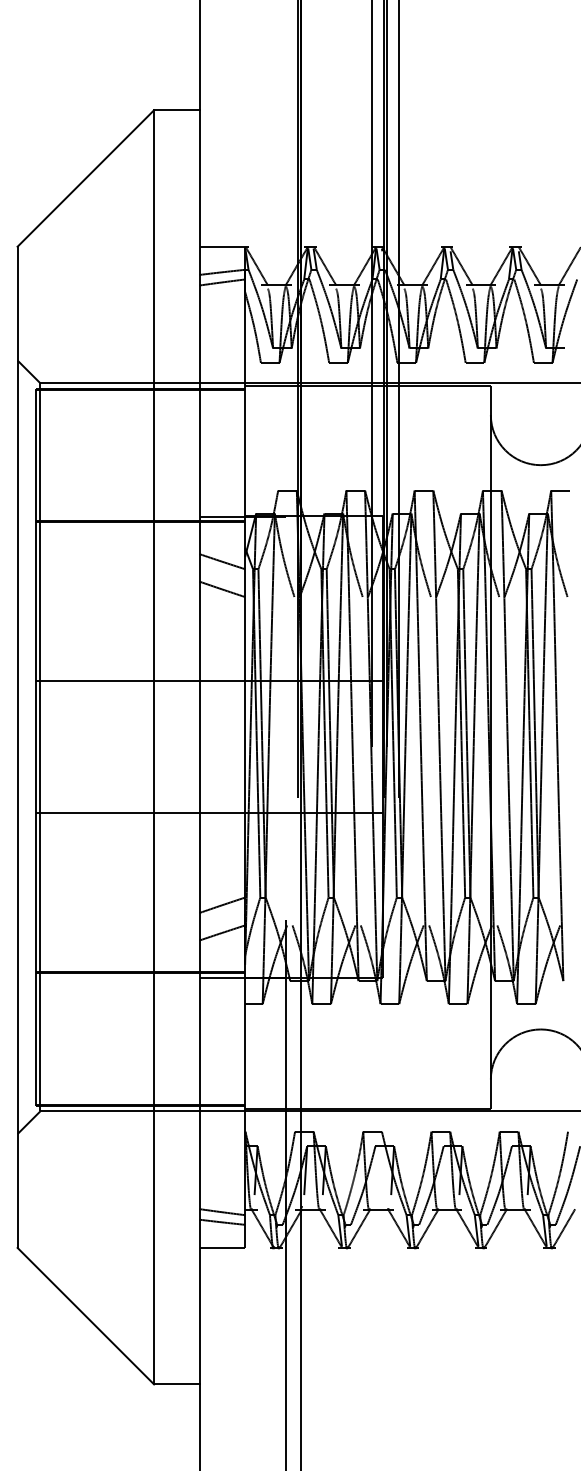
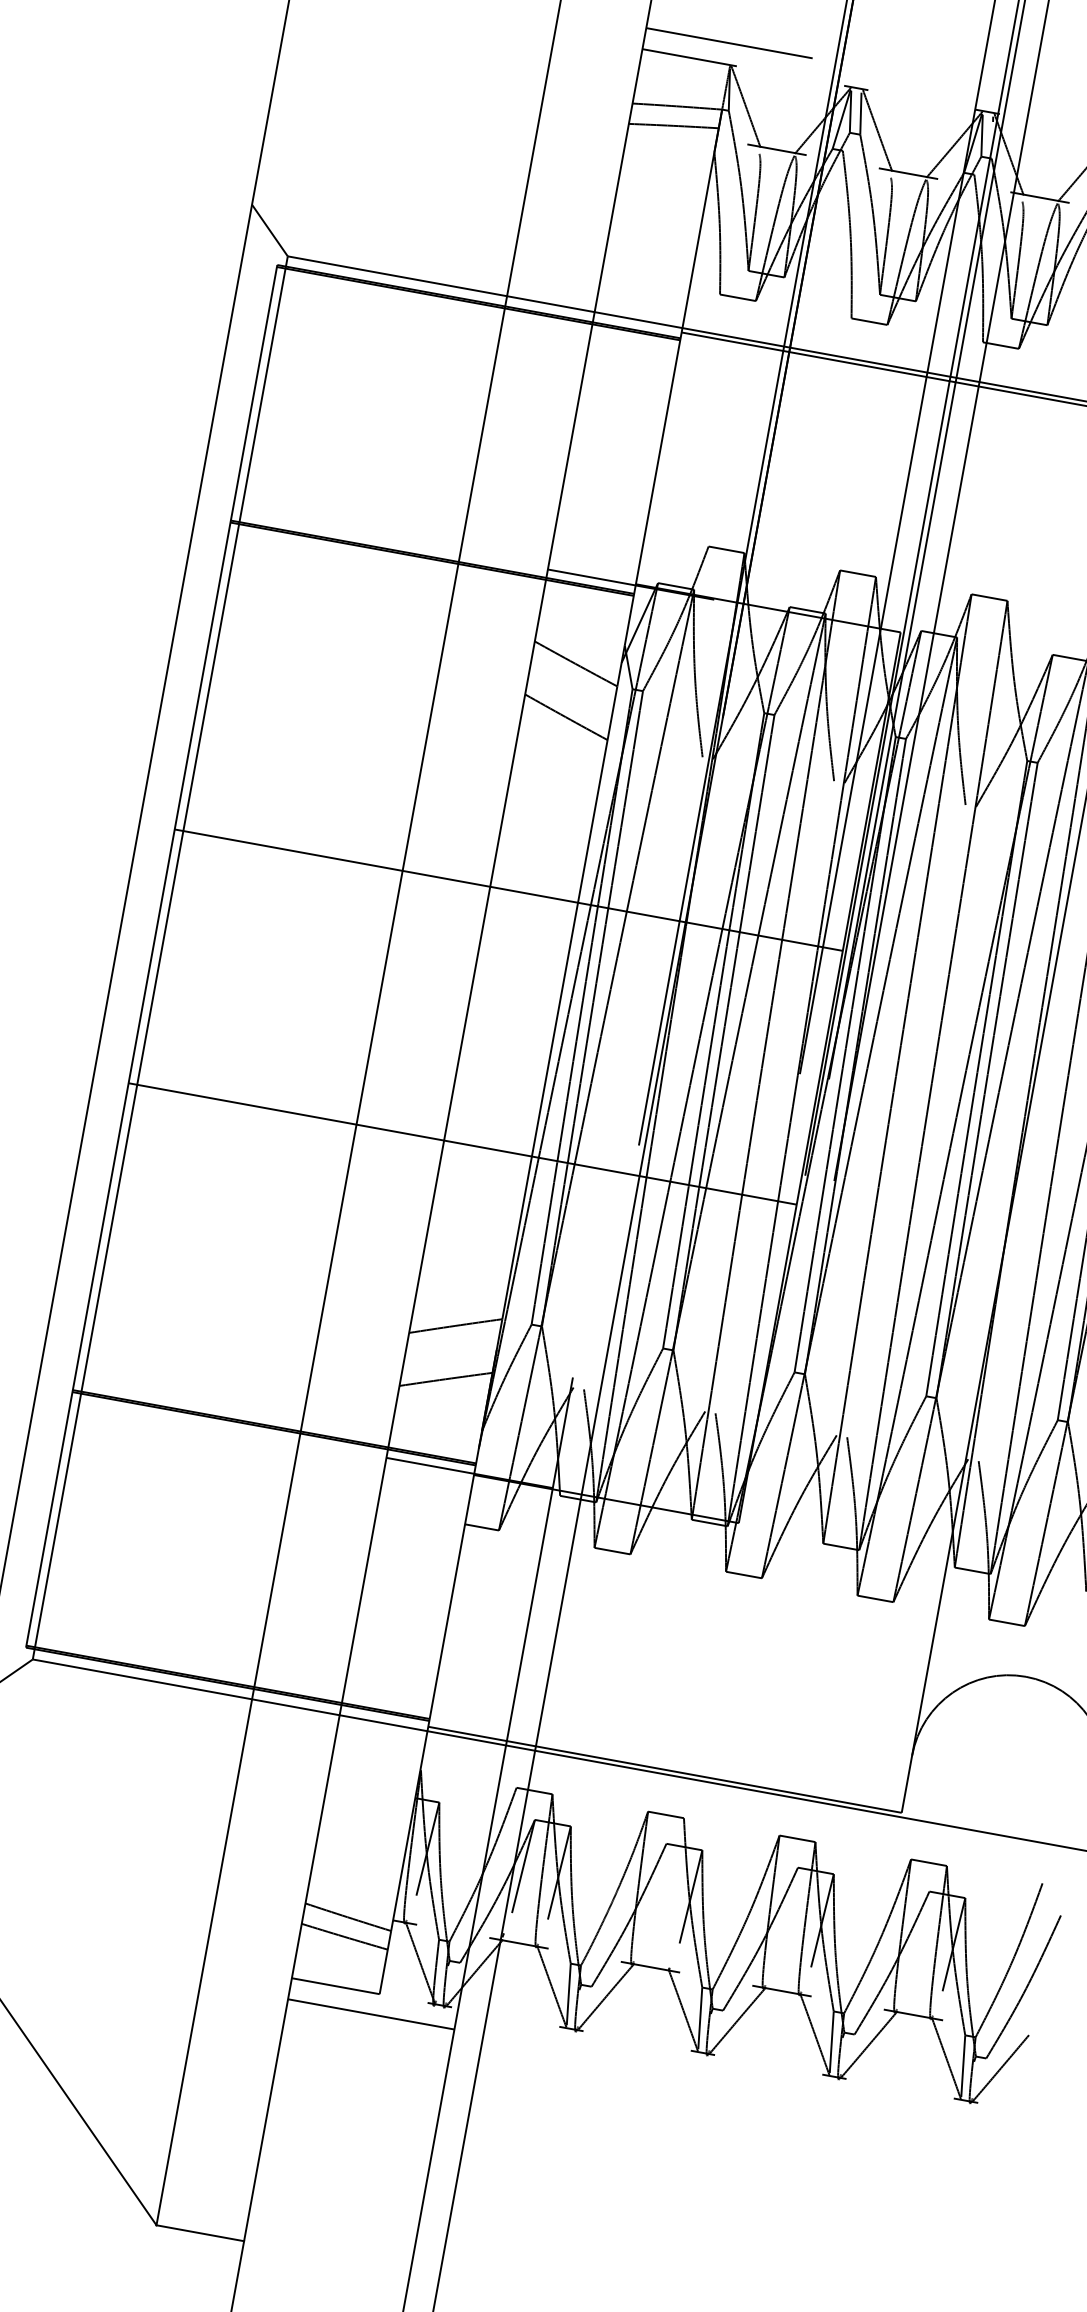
line: (242, 235) -> (729, 42), added
line: (242, 1258) -> (370, 2013), added

